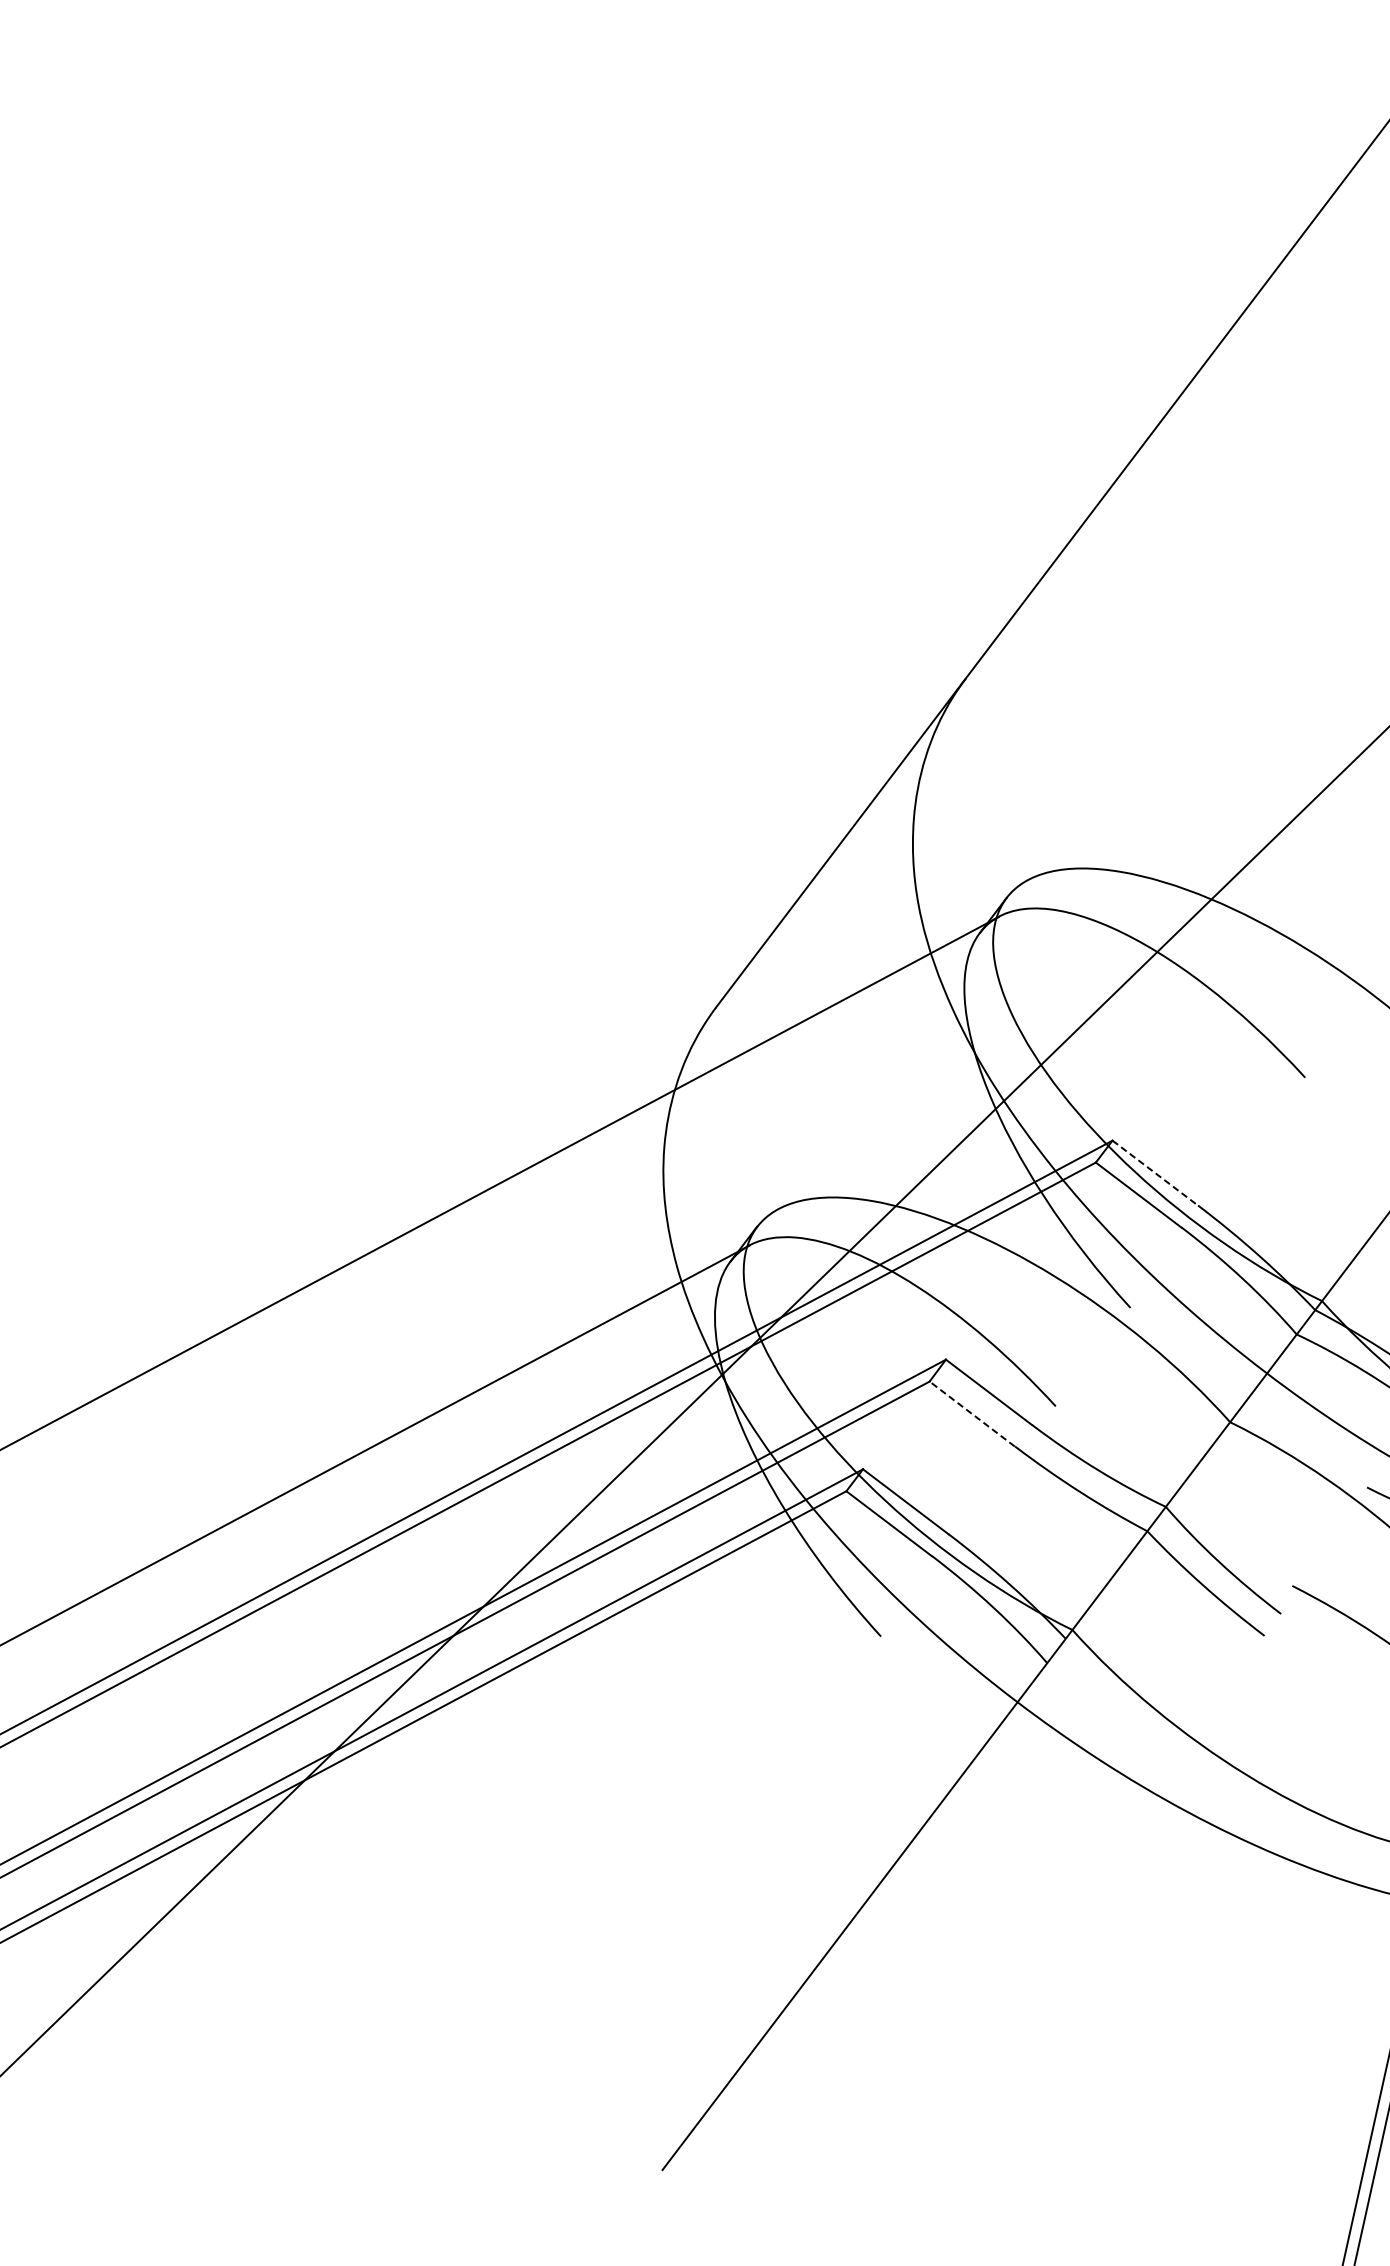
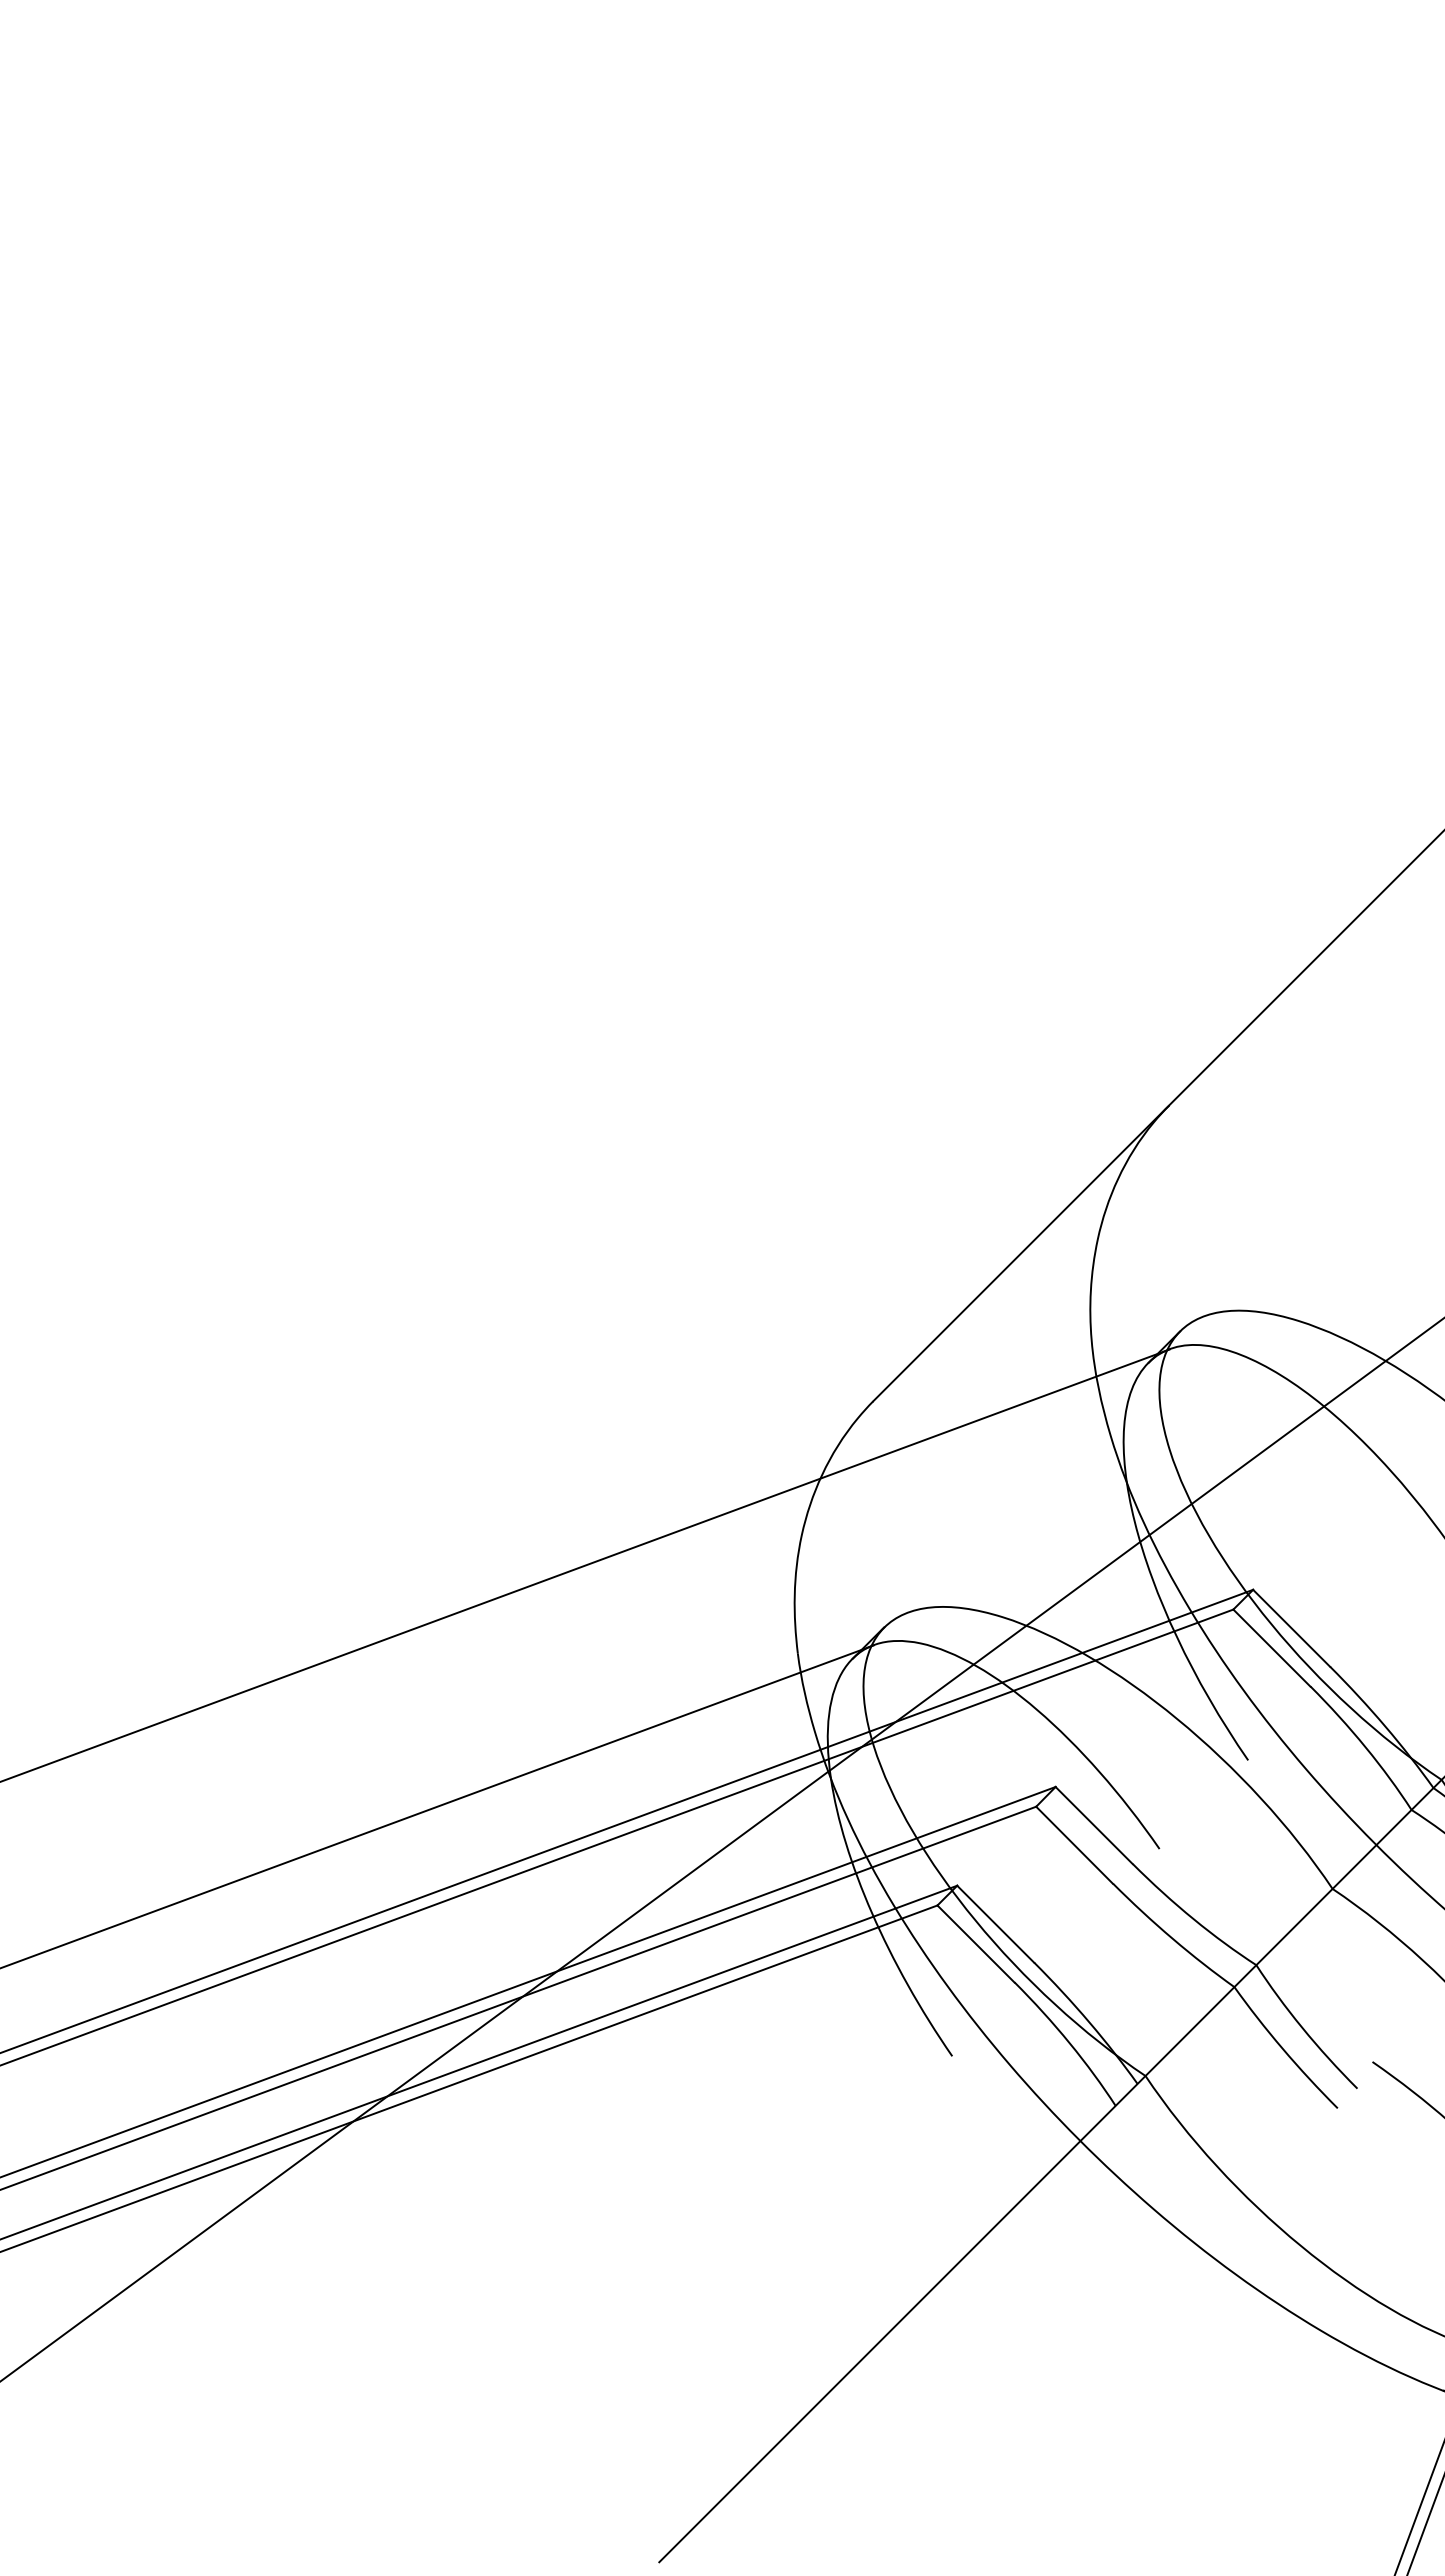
line: (1155, 1173) -> (1291, 1628), dashed -> solid
line: (972, 1413) -> (1074, 1844), dashed -> solid

